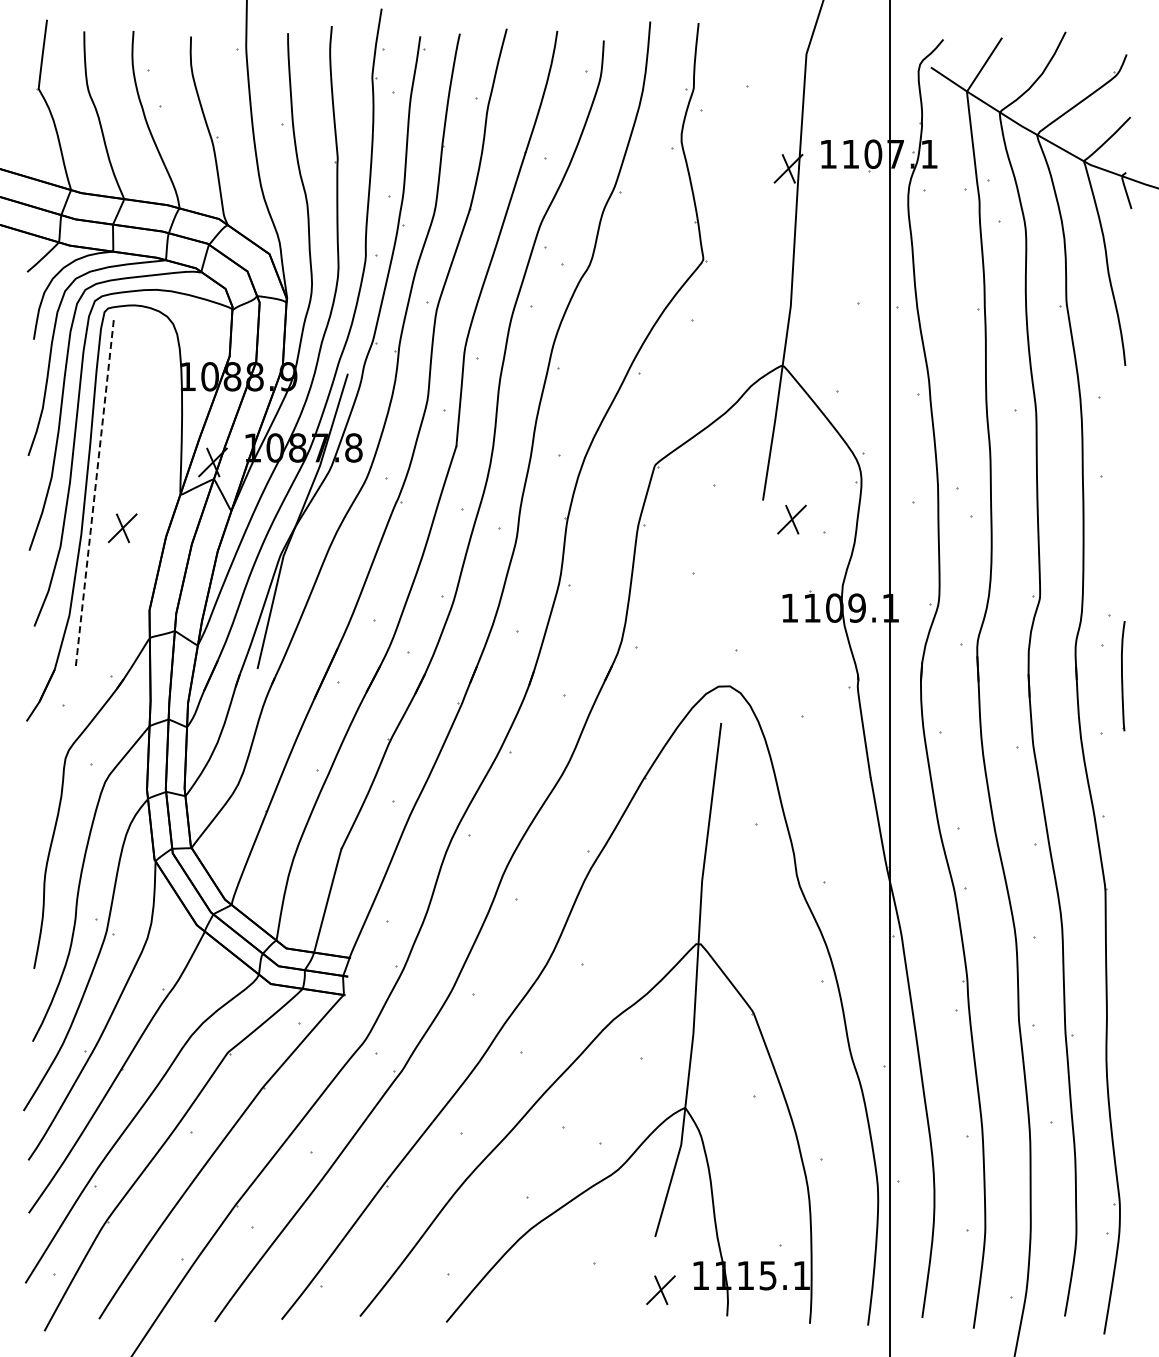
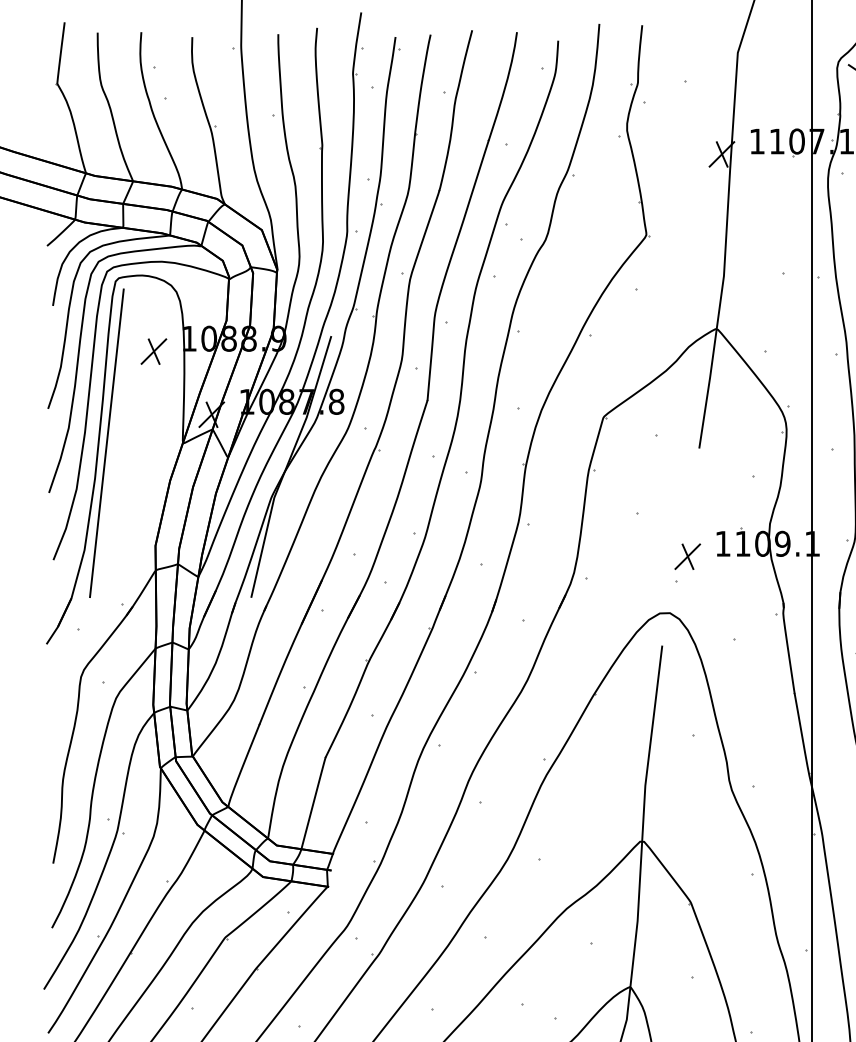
line: (94, 494) -> (106, 443), dashed -> solid
part: (791, 519) -> (687, 556), moved
part: (122, 528) -> (153, 351), moved

